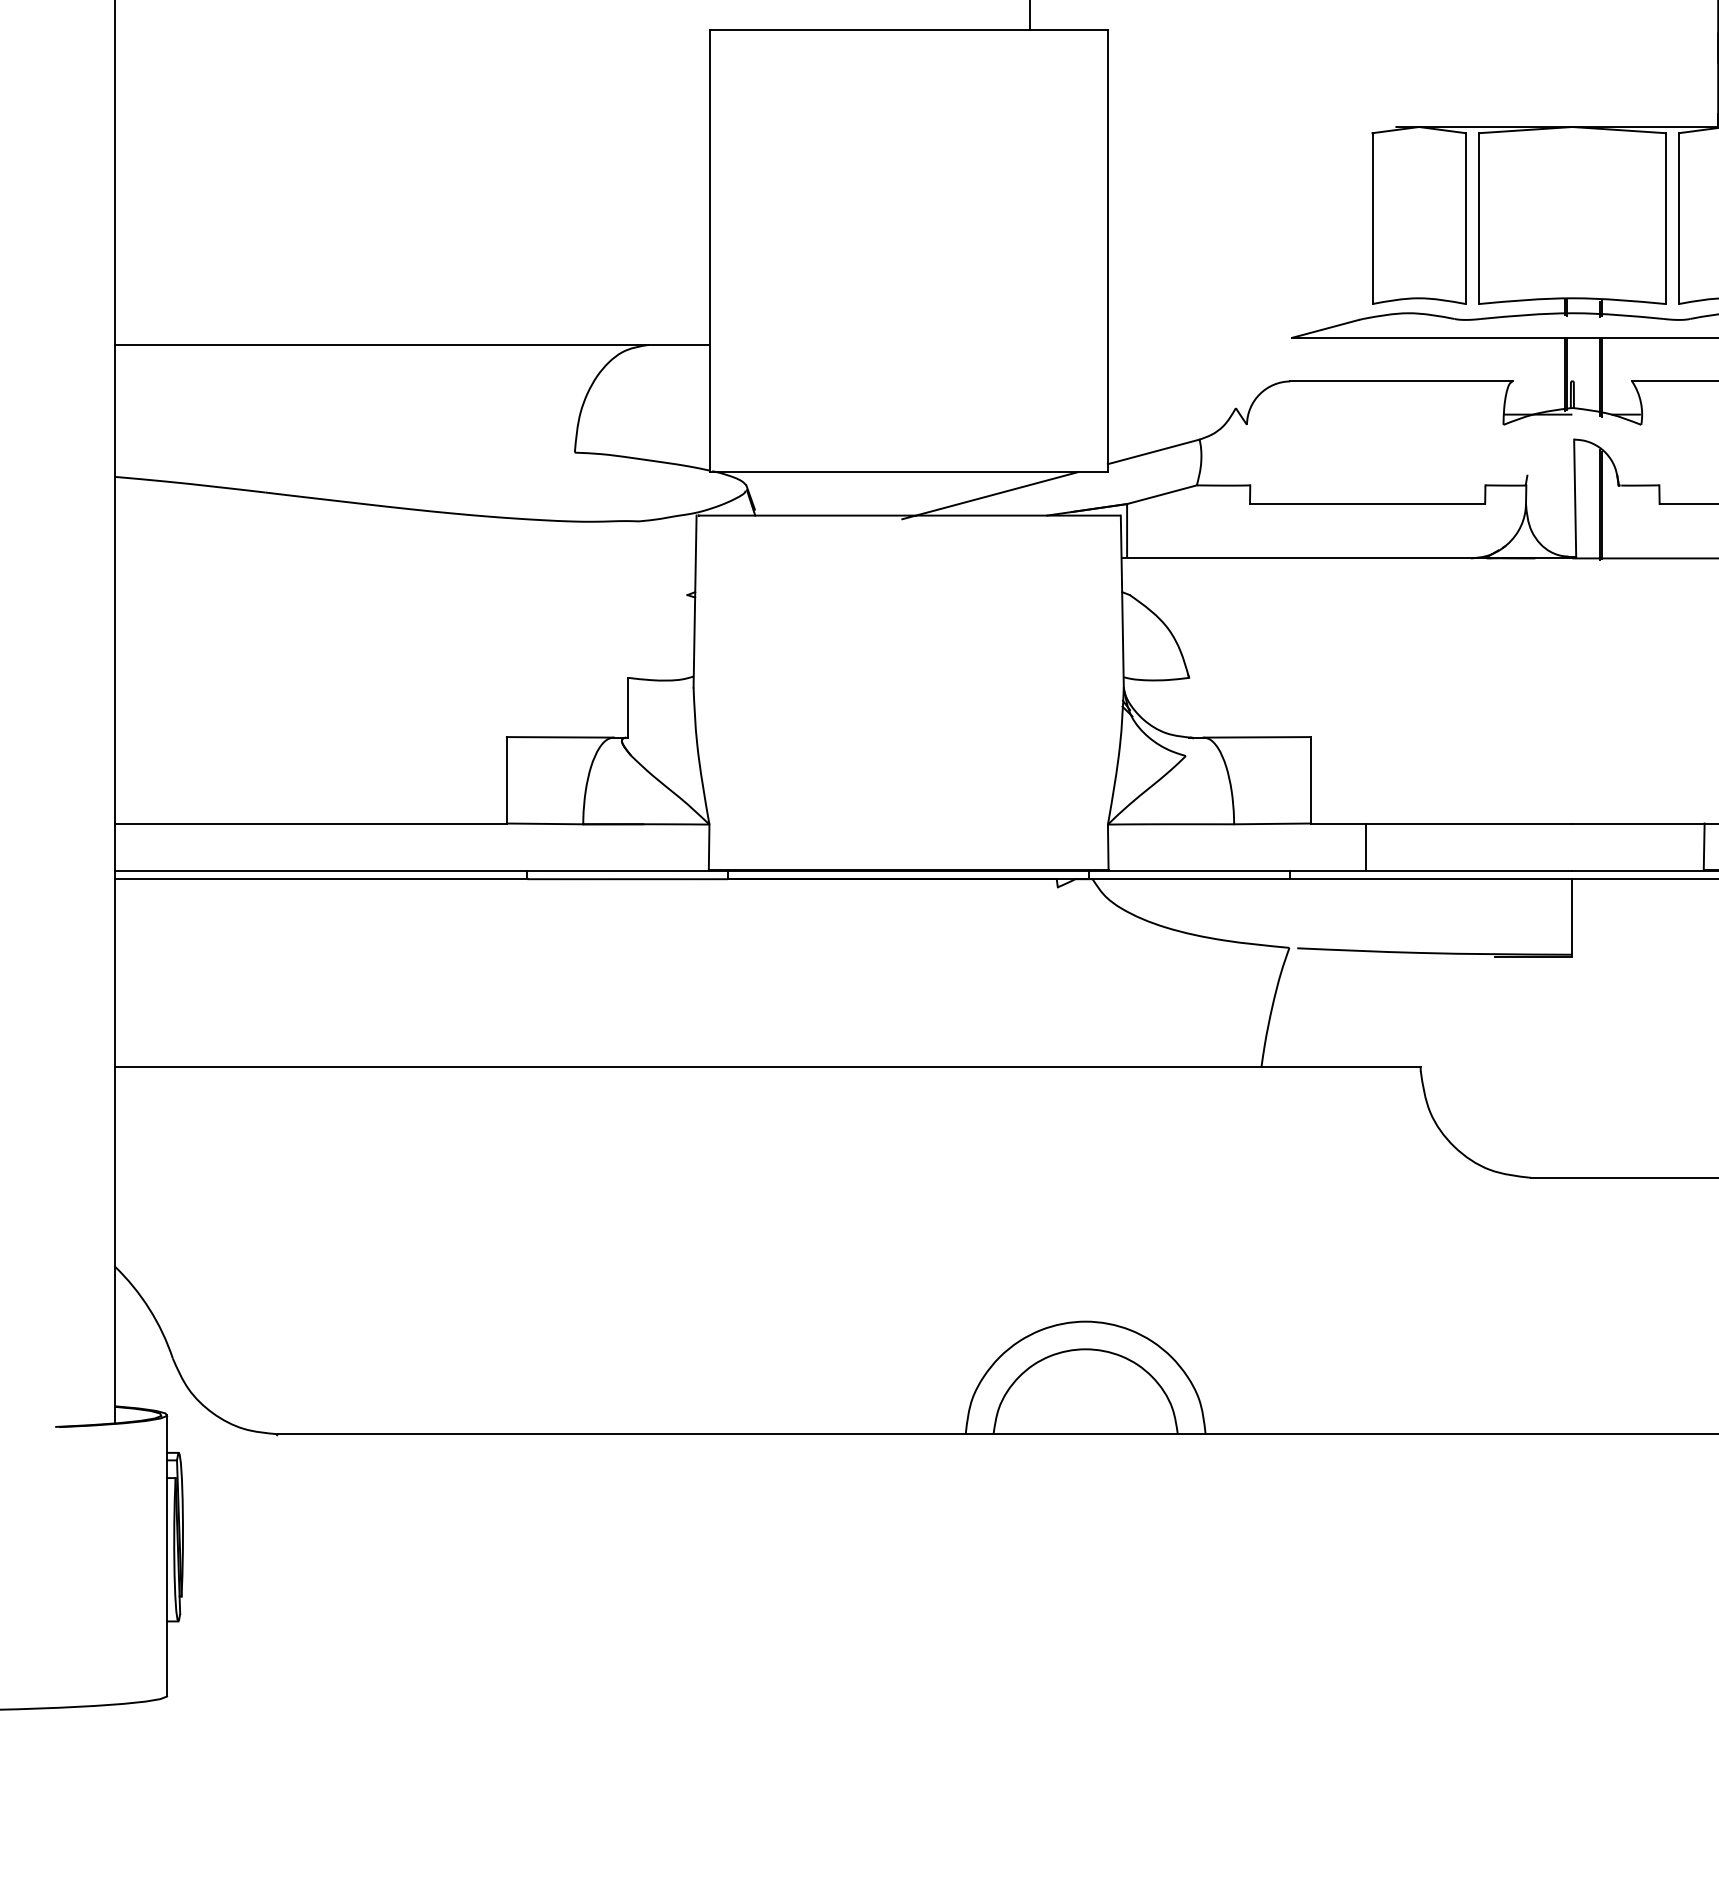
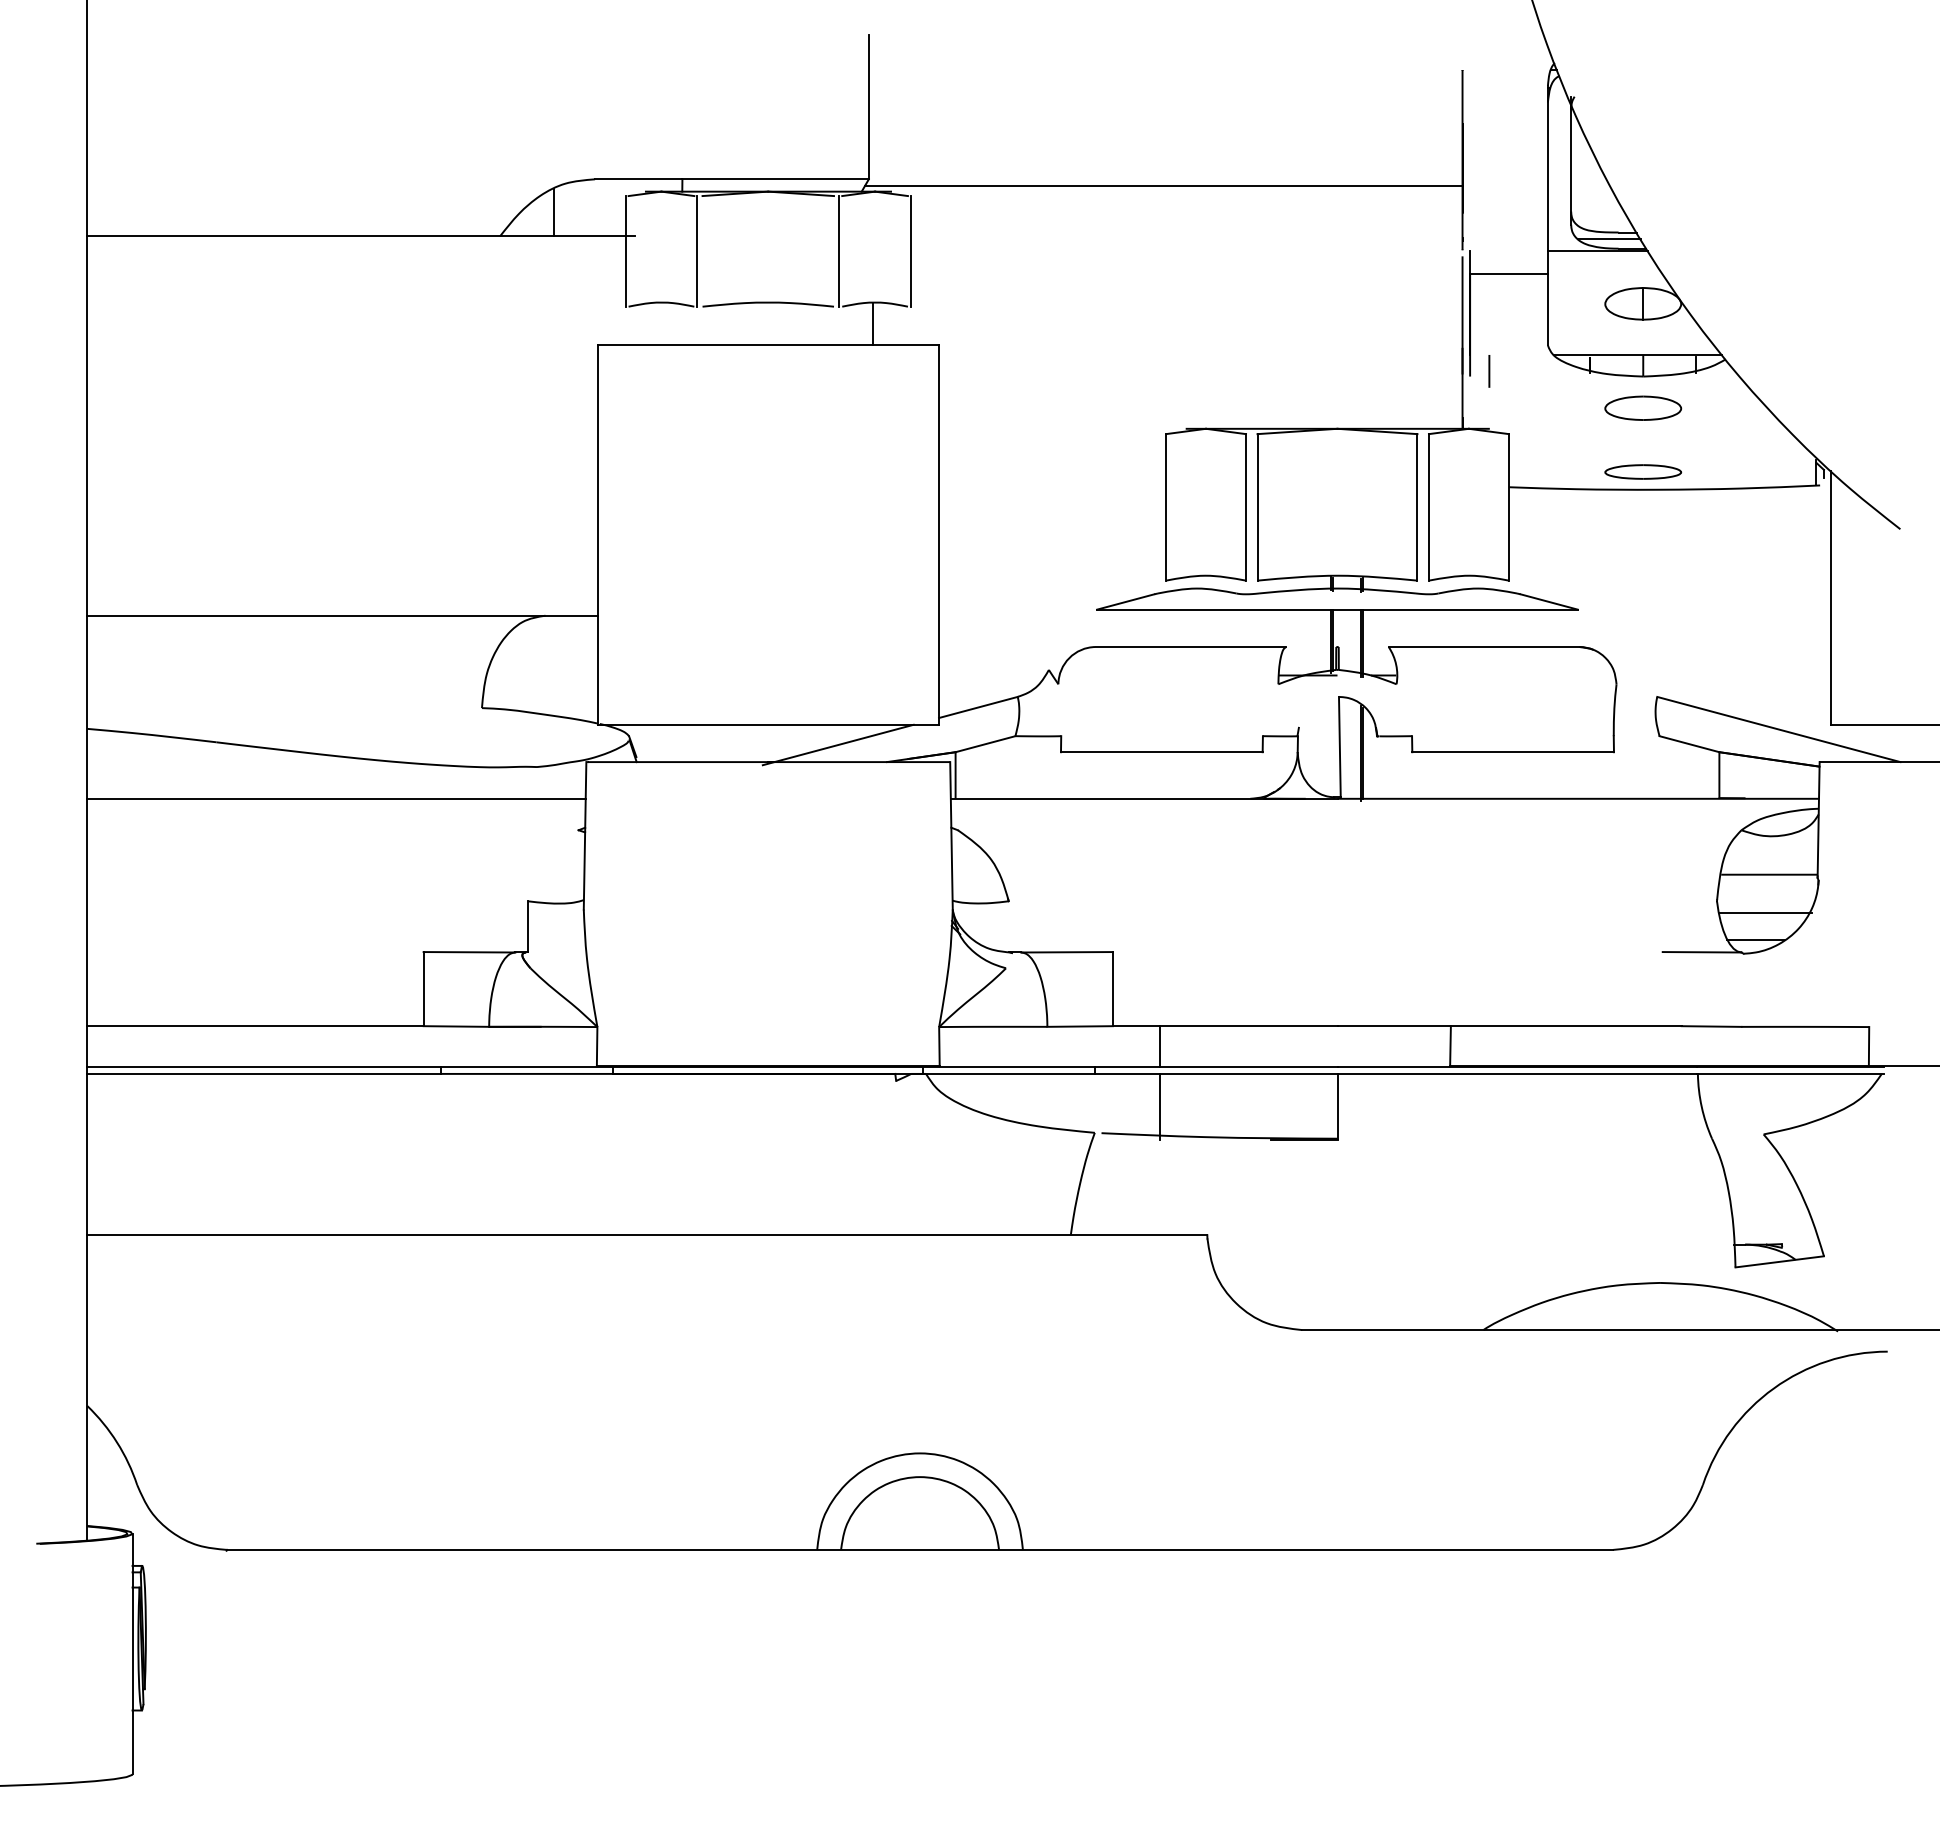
line: (405, 558) -> (336, 798), added
line: (1366, 917) -> (1160, 1106), added

